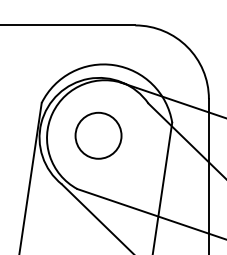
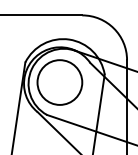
circle: (97, 135) -> (59, 82), size x1.6

